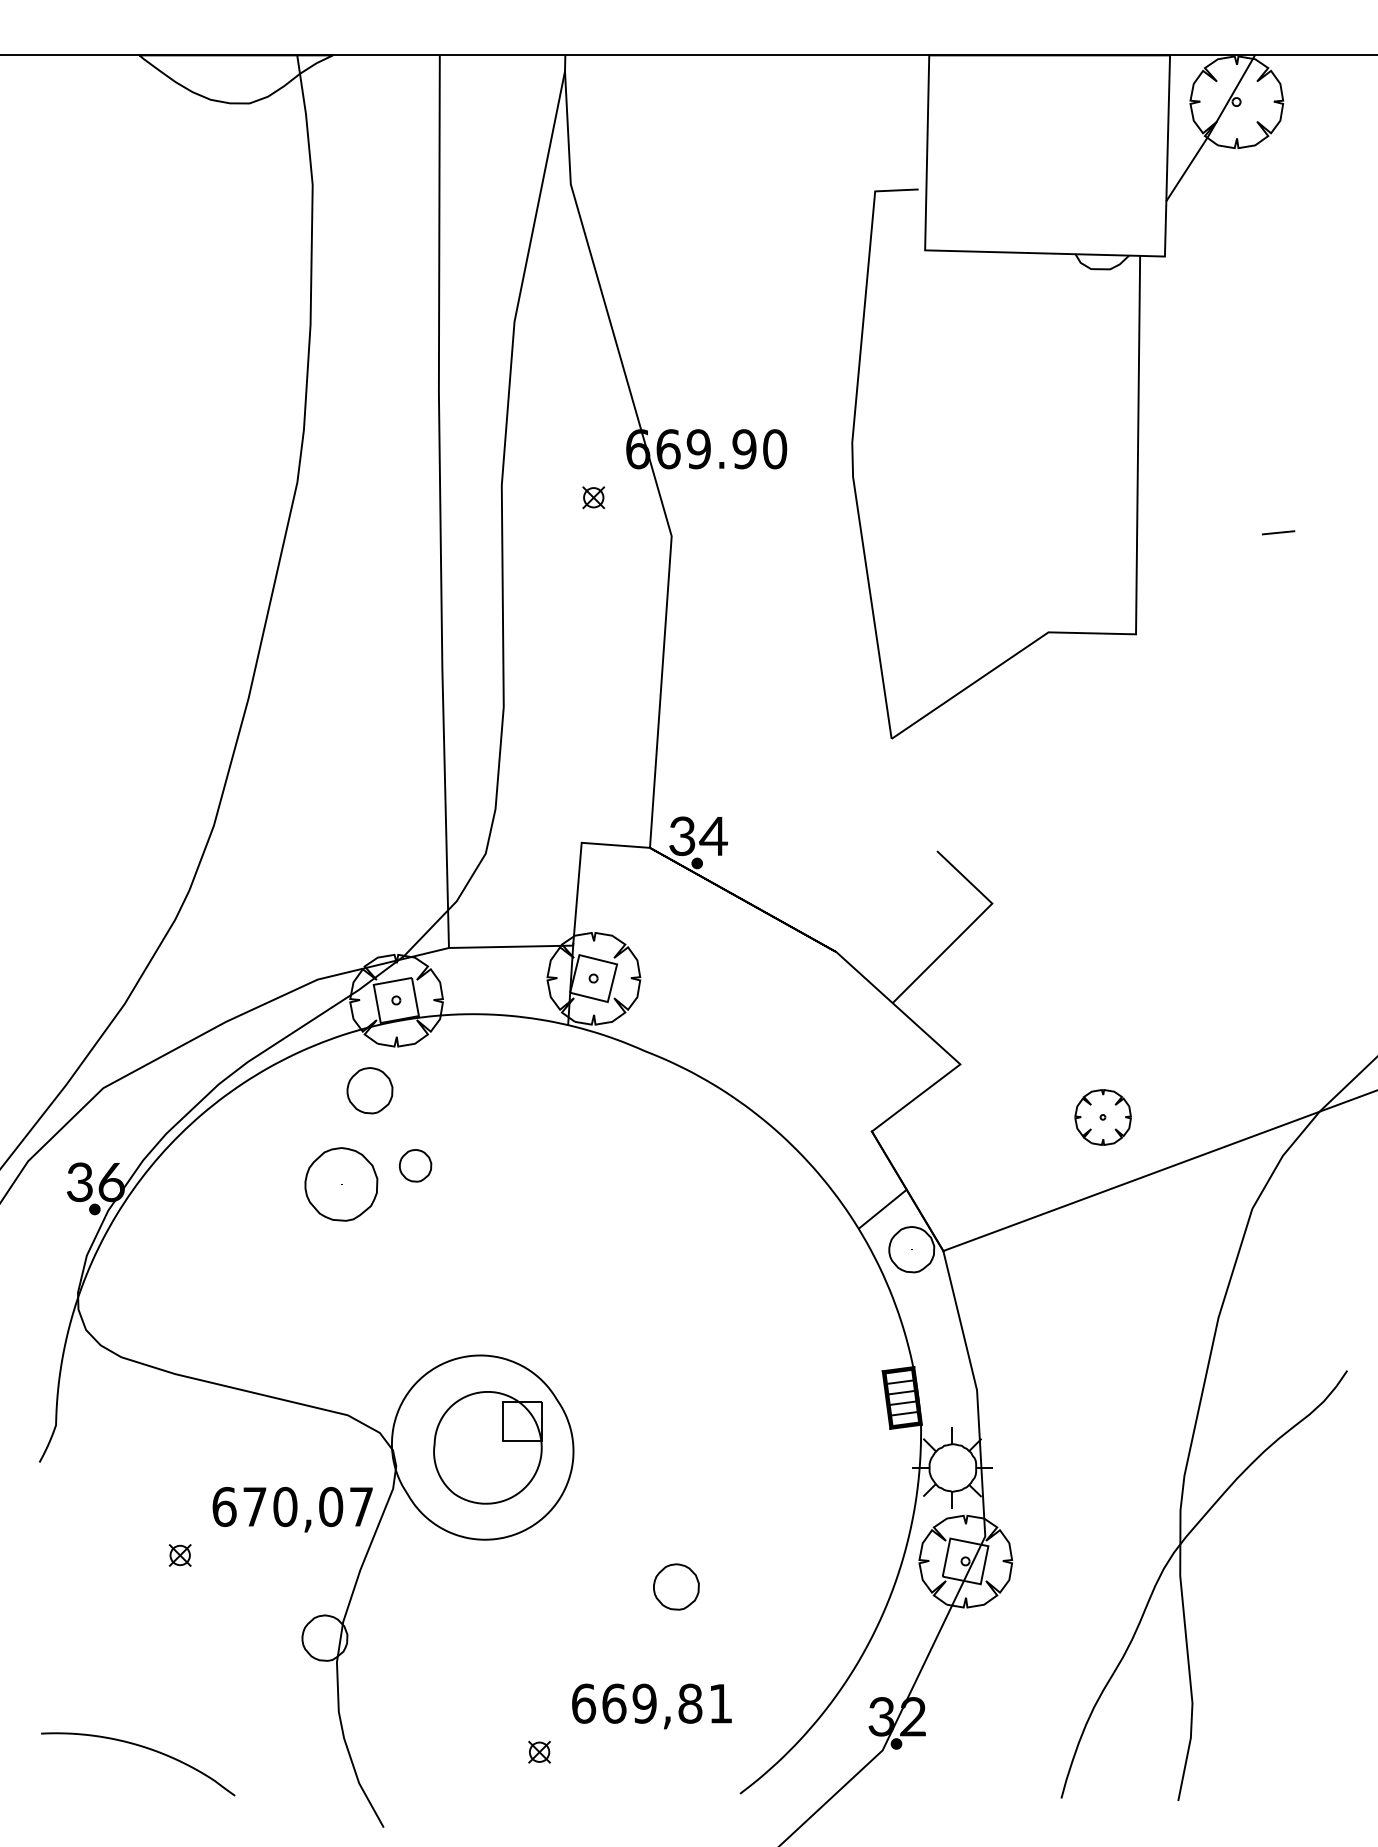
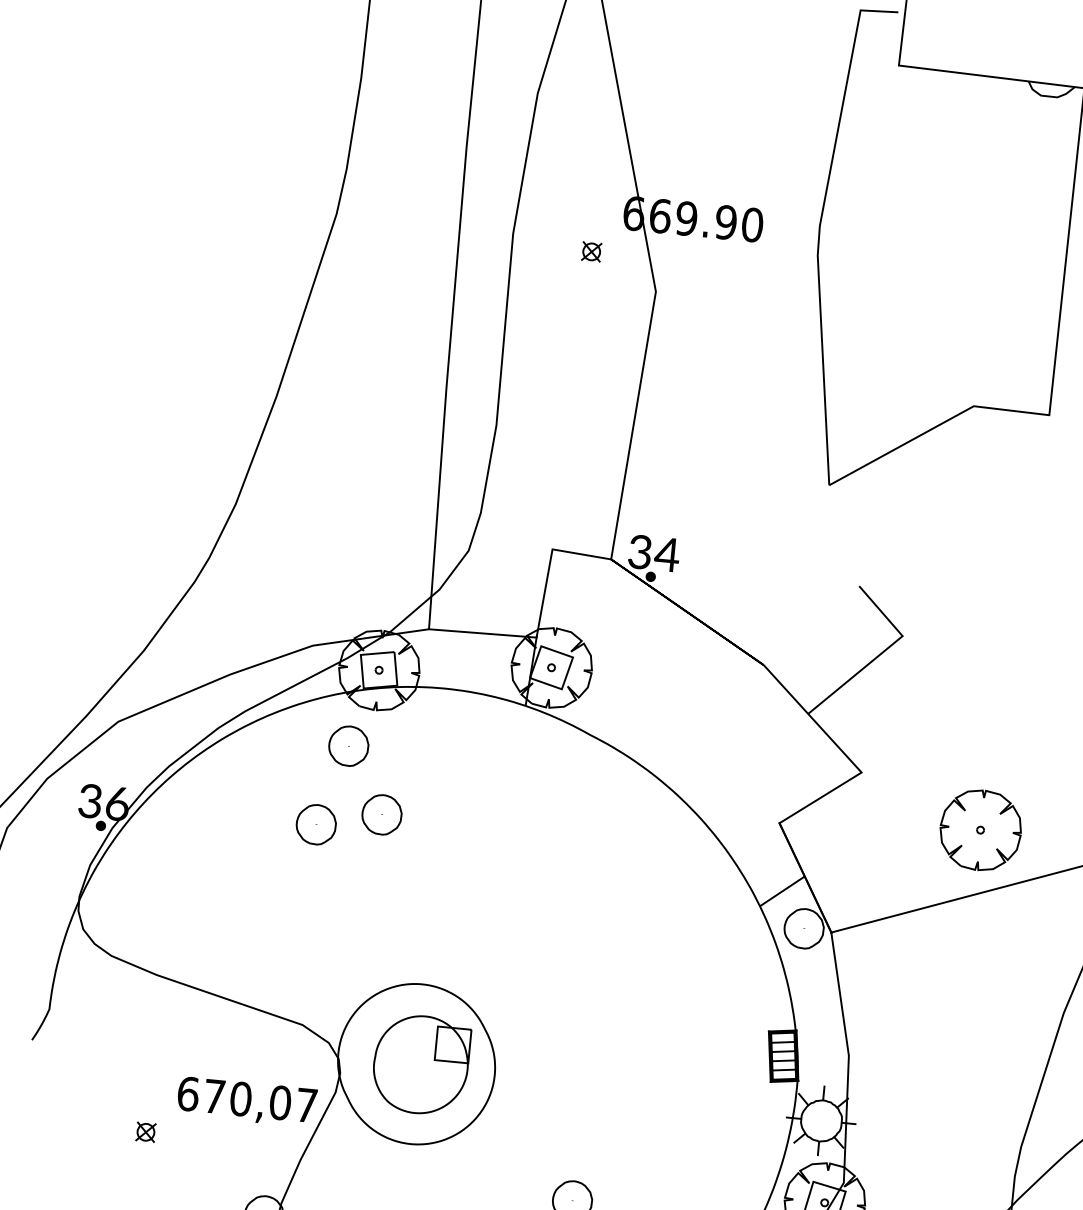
part: (1102, 1117) -> (980, 830), size x1.67
part: (415, 1165) -> (381, 814), size x1.43
part: (341, 1183) -> (316, 824), size x0.62

